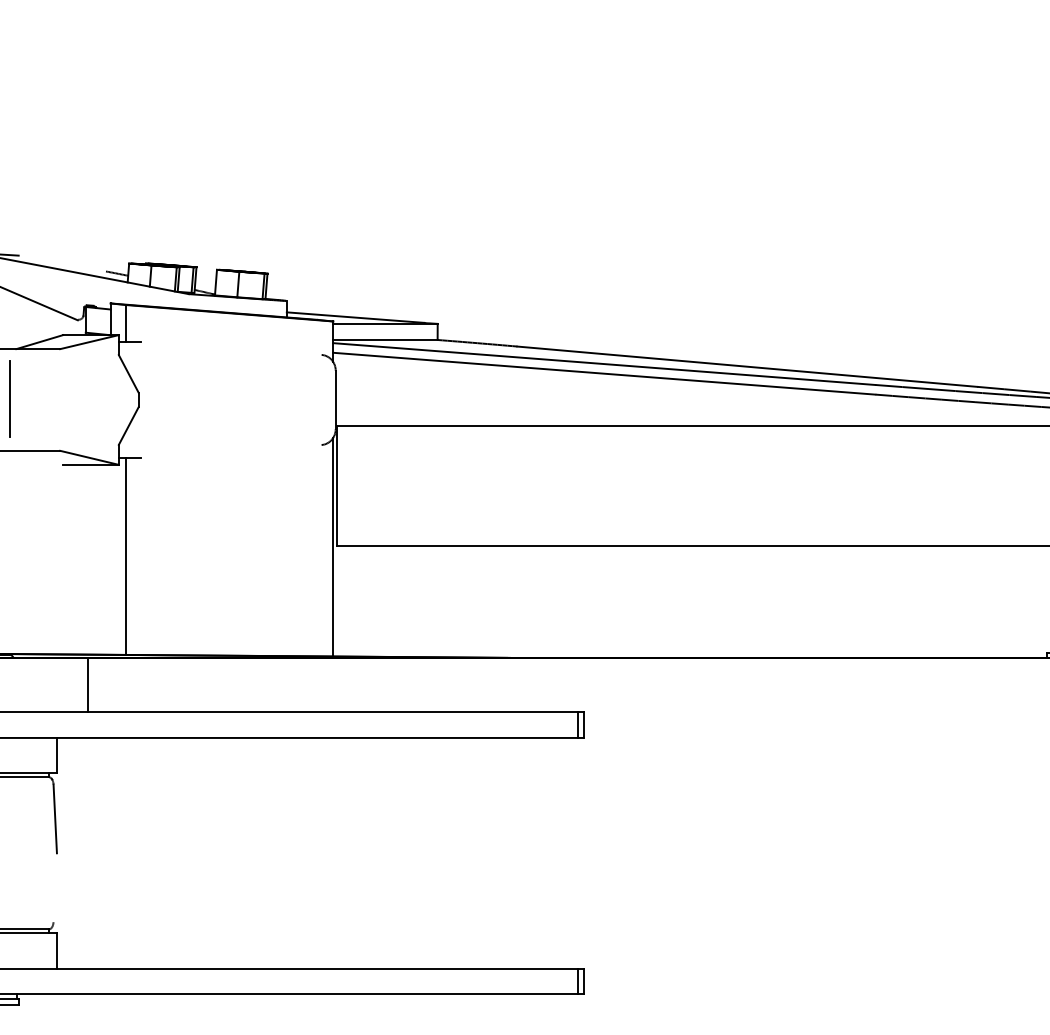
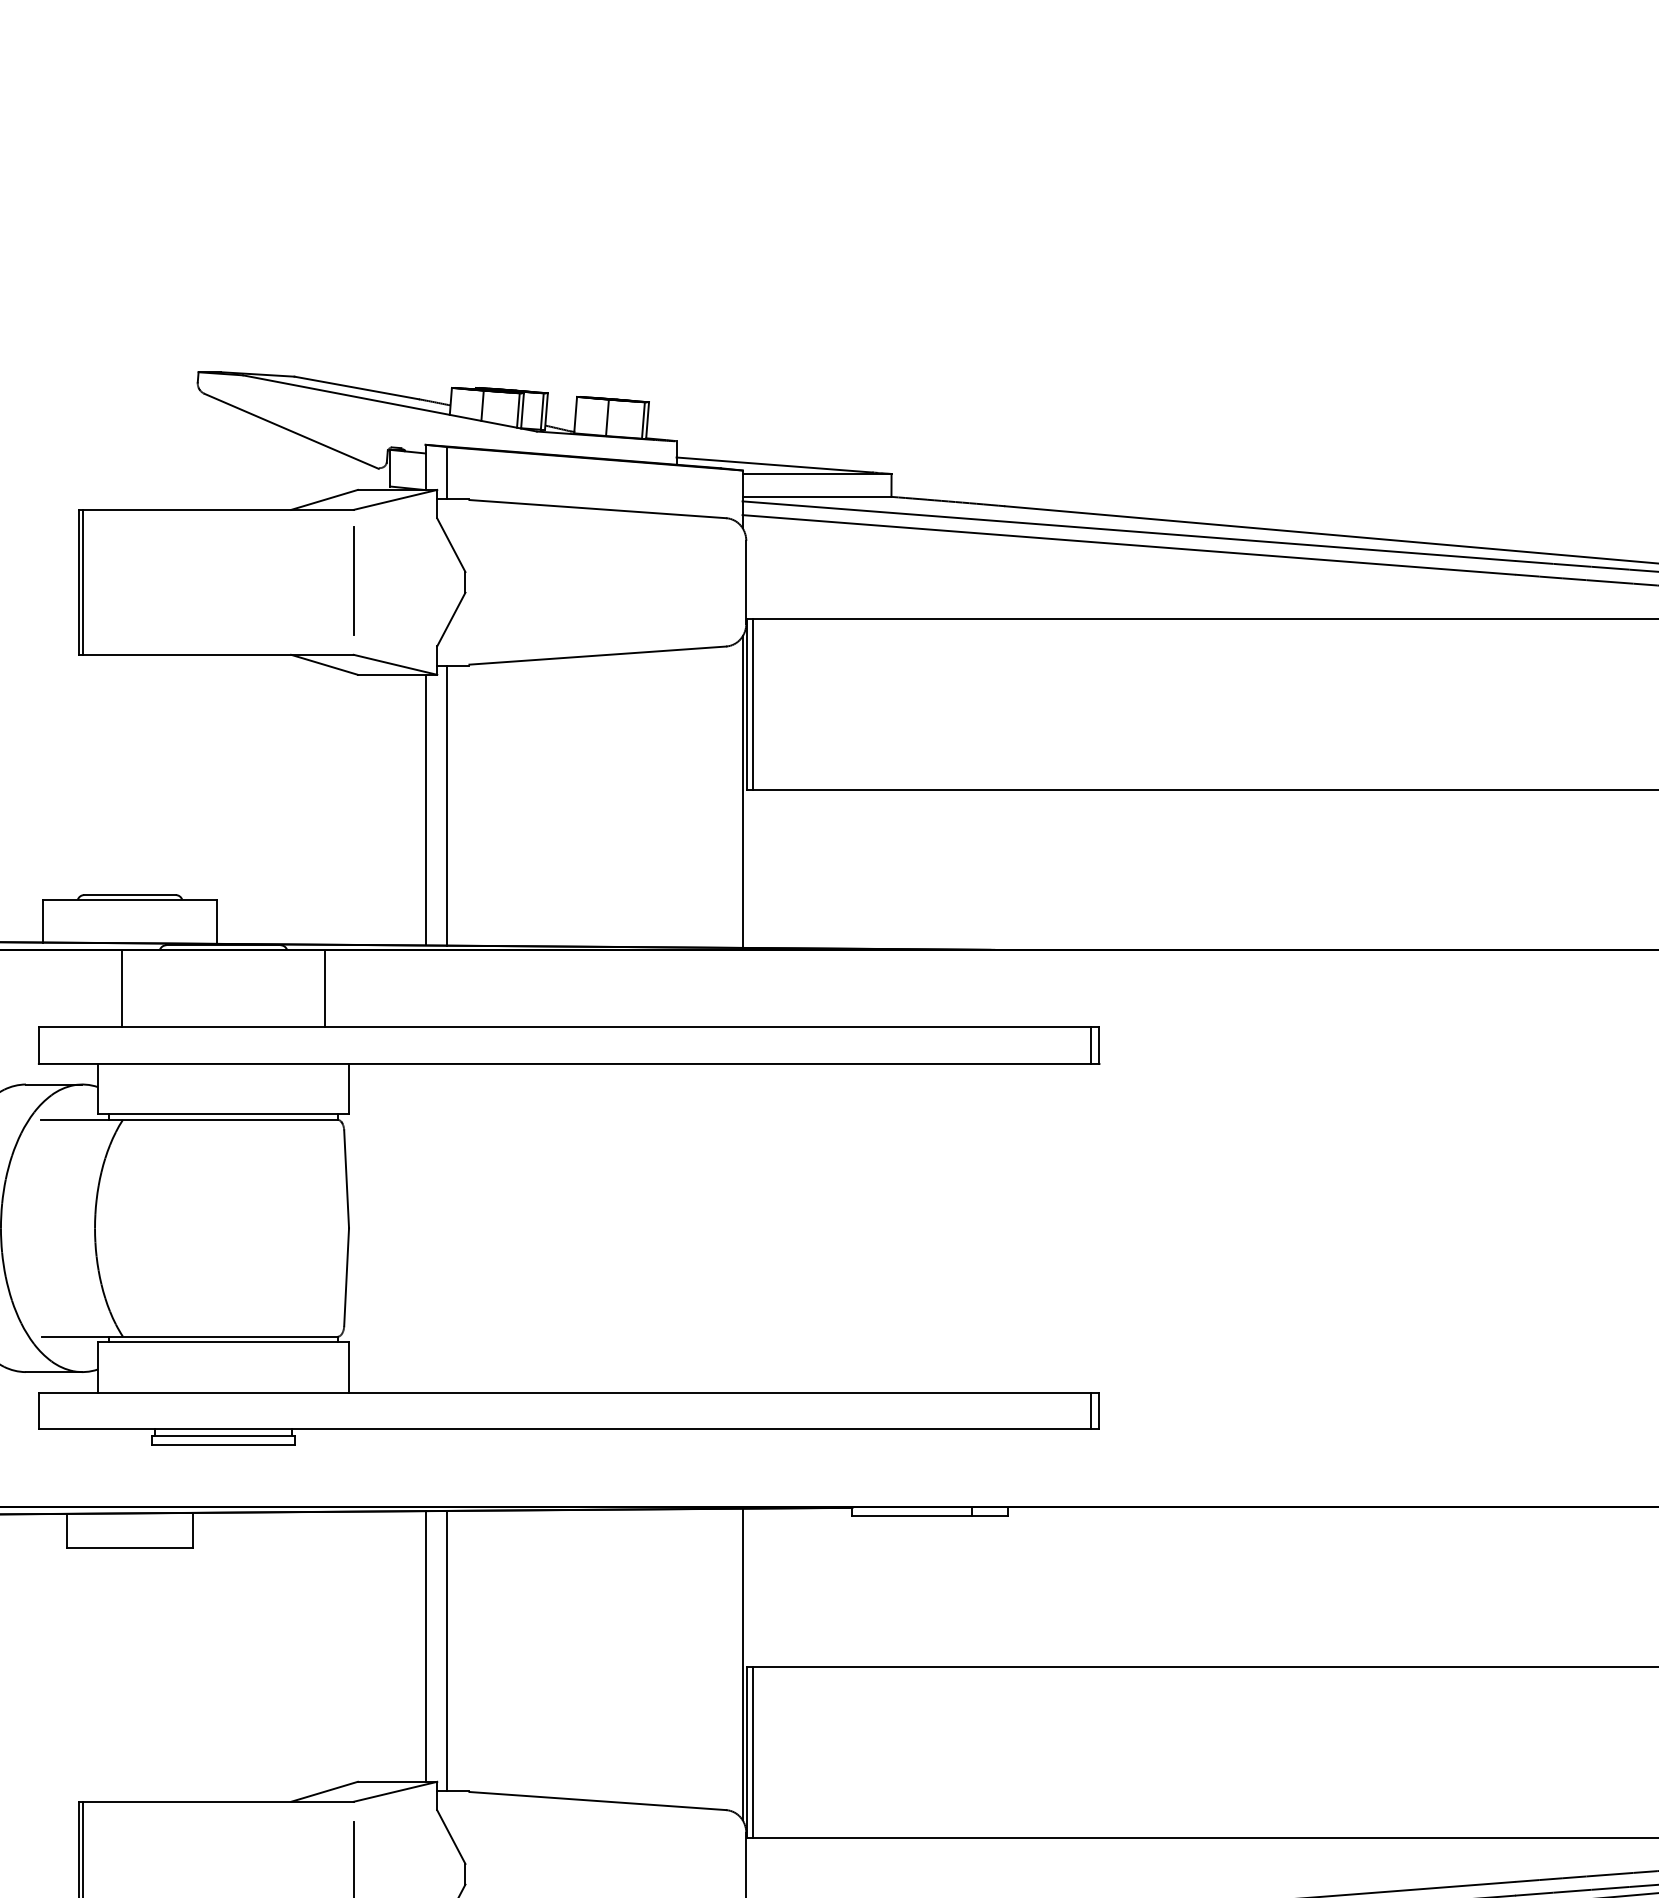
line: (62, 263) -> (356, 387), added
line: (231, 348) -> (597, 509), added
line: (10, 398) -> (353, 580), moved
line: (231, 451) -> (597, 655), added
line: (39, 457) -> (324, 664), added
line: (340, 485) -> (752, 704), added
line: (110, 559) -> (425, 809), added
line: (88, 685) -> (325, 988), moved
line: (55, 887) -> (346, 1277), added

